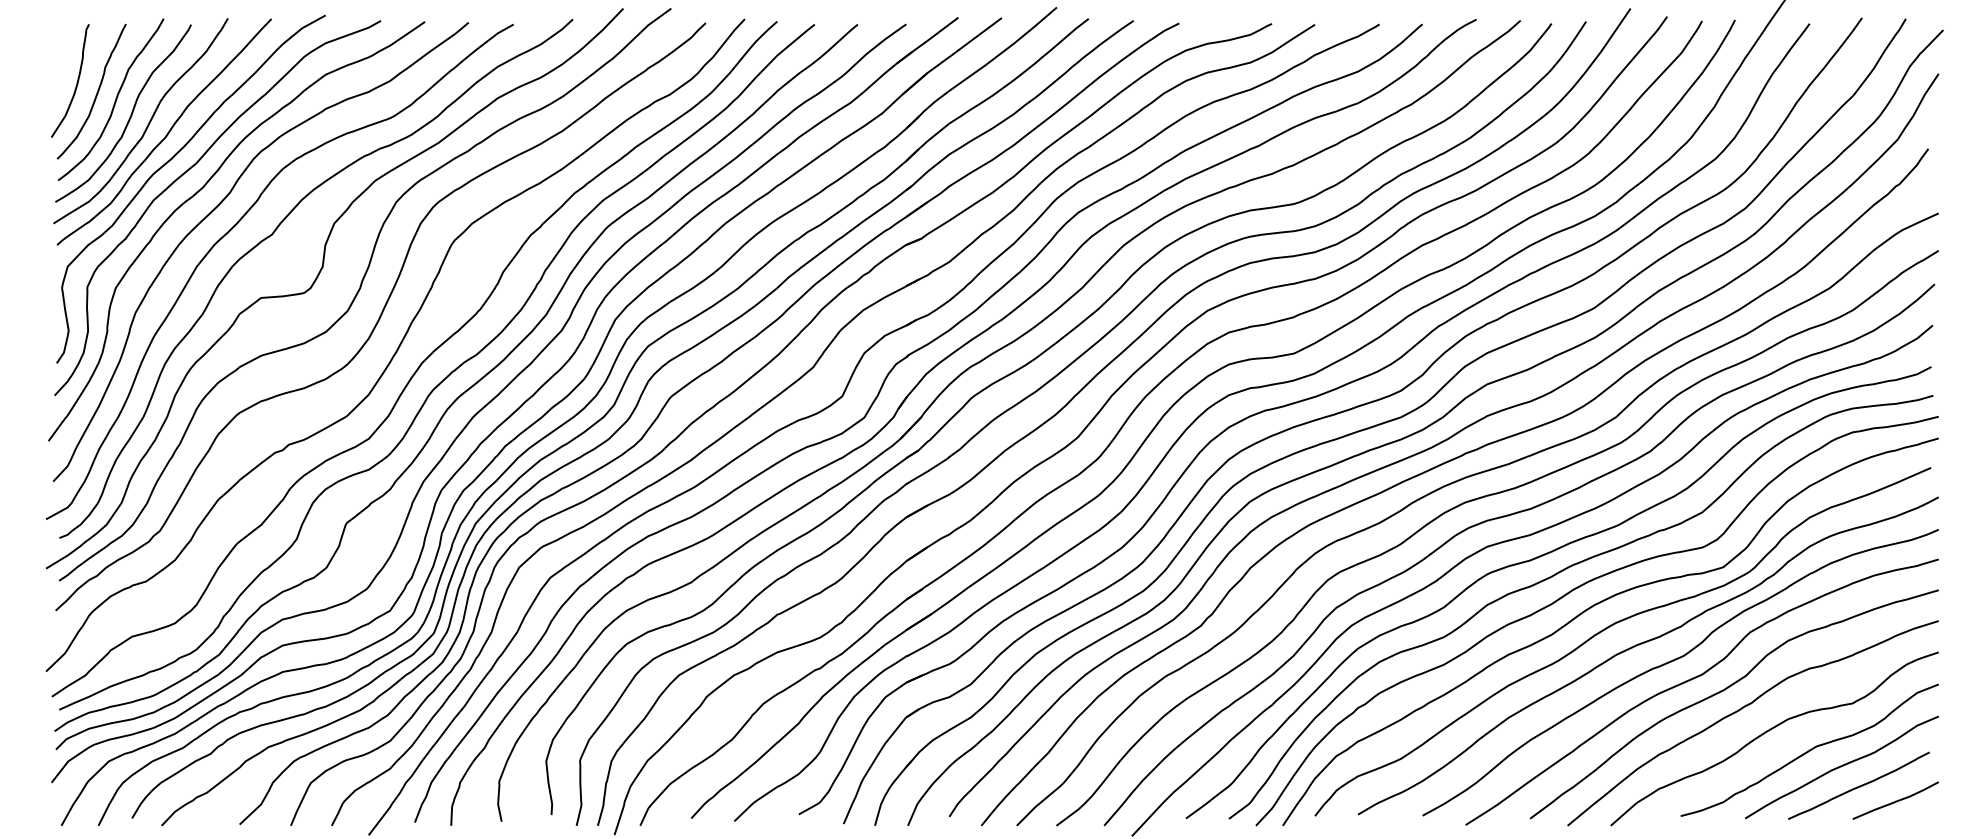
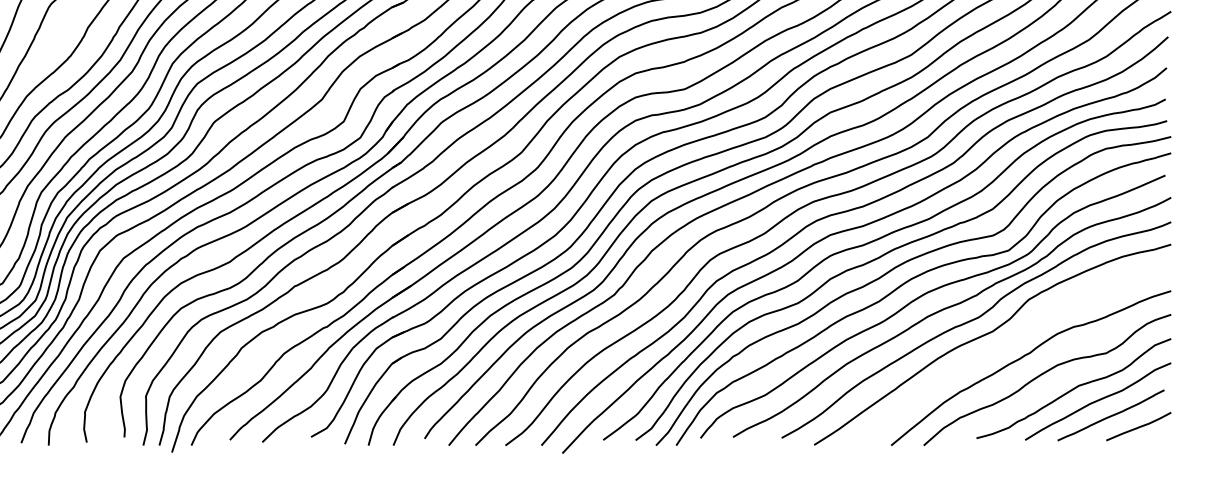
curve: (1725, 690) -> (1010, 343), removed

